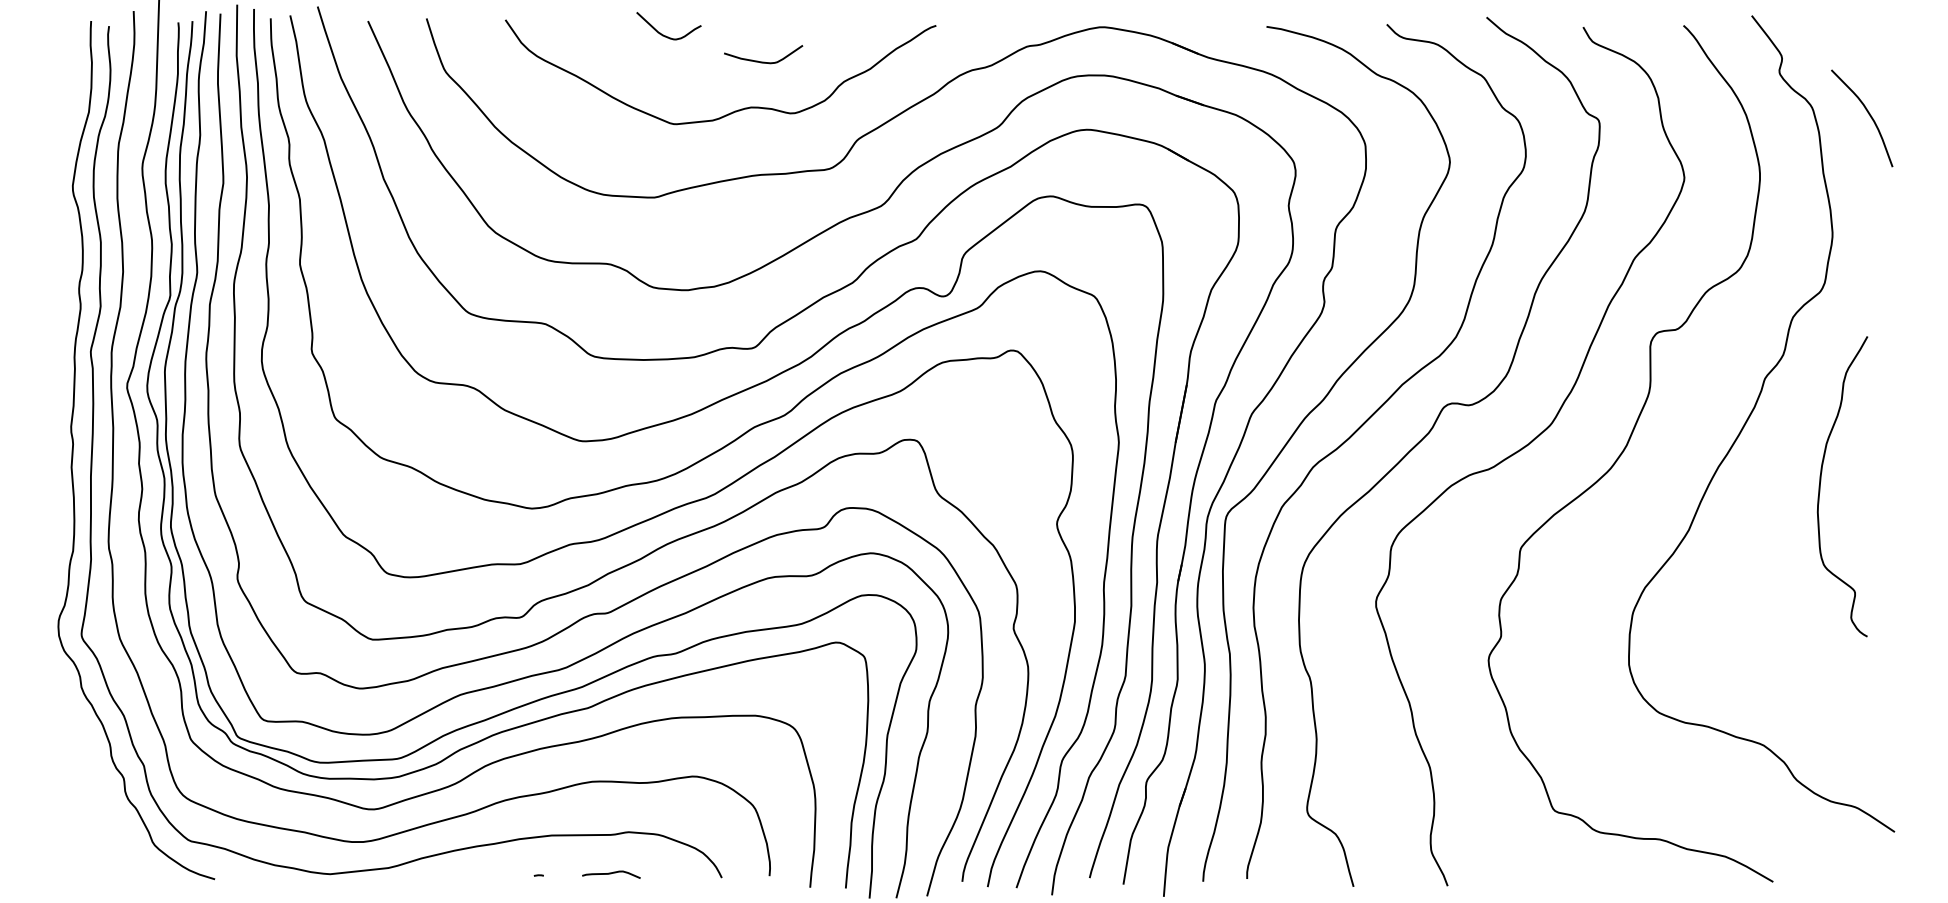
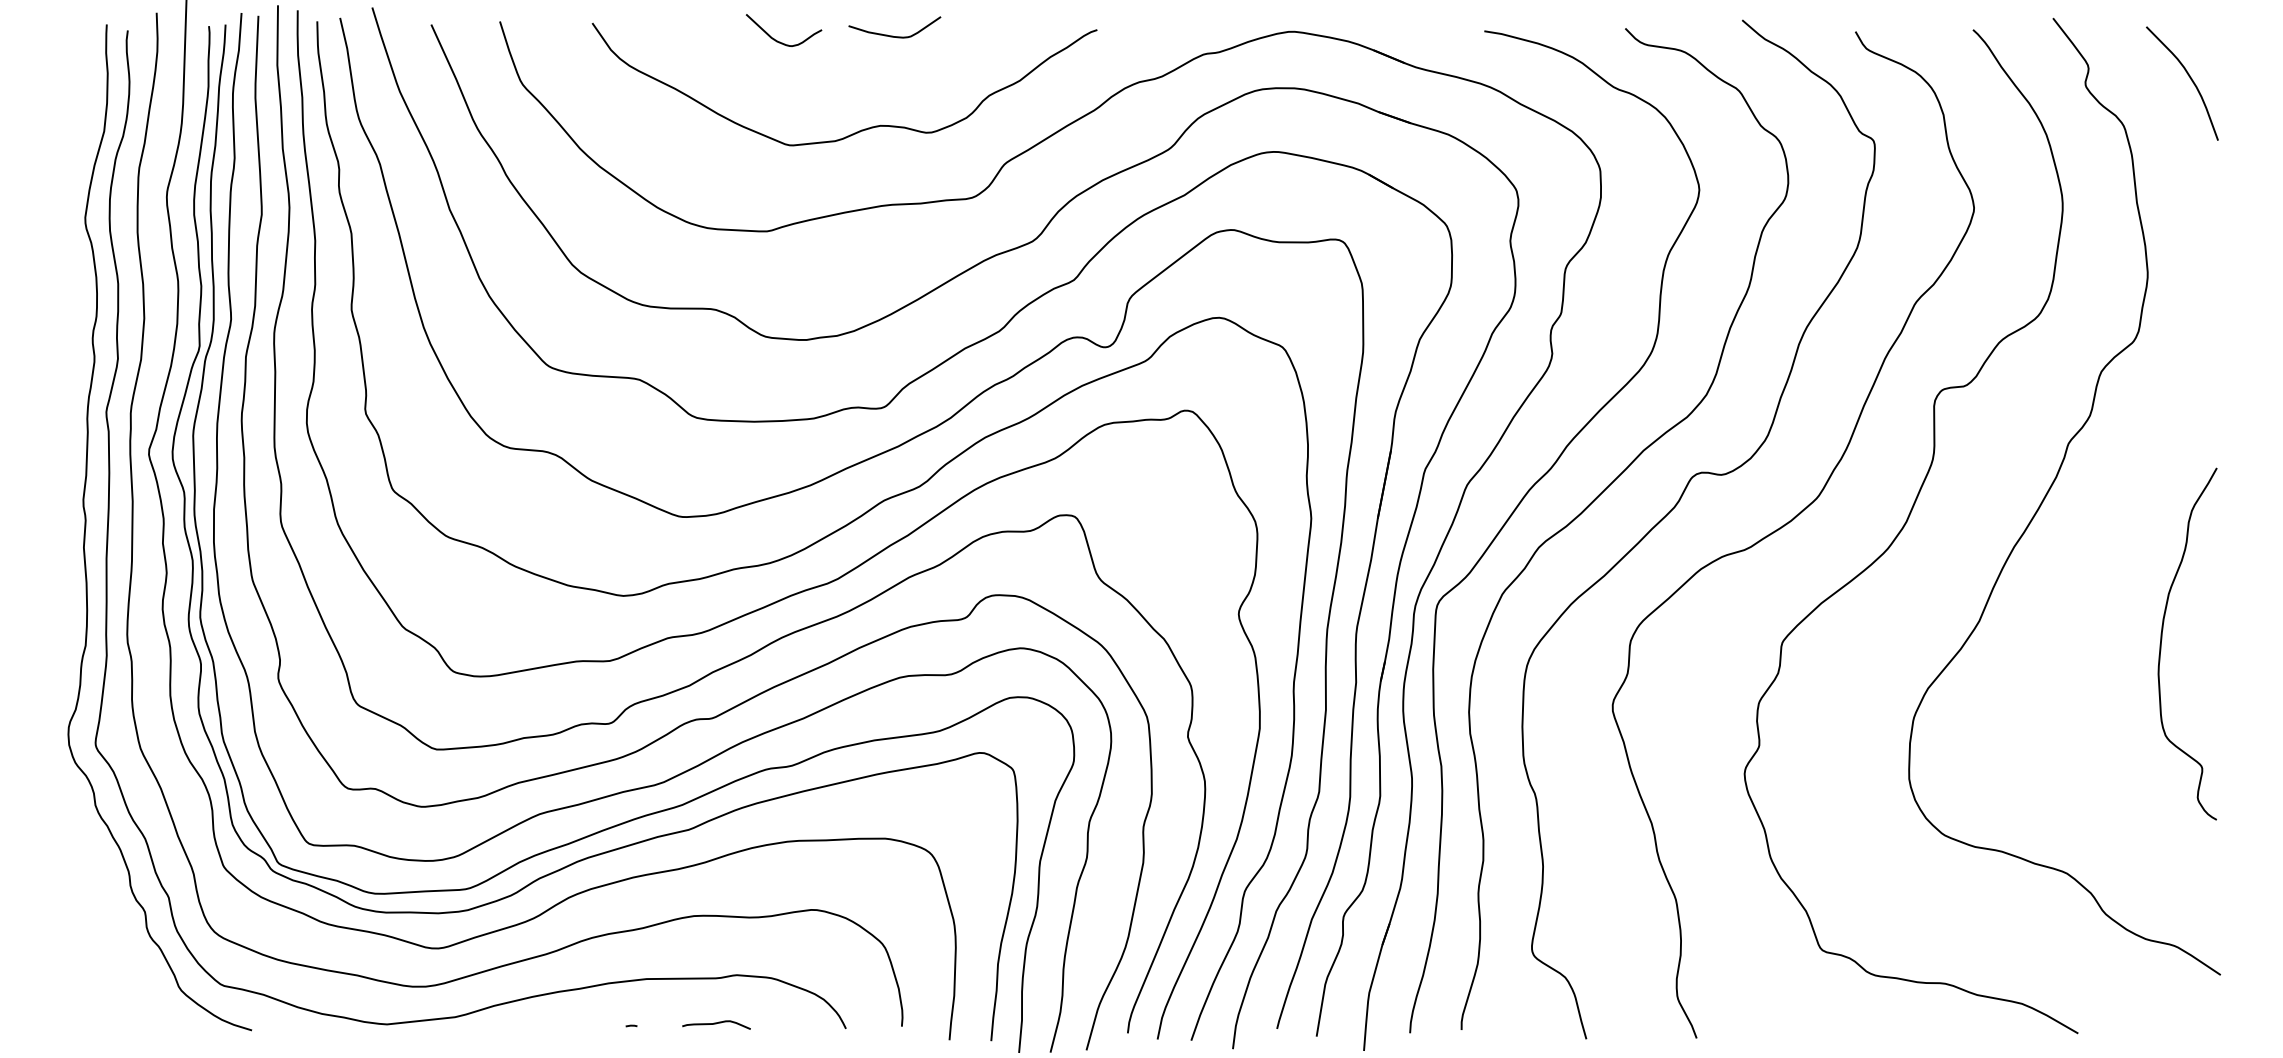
curve: (763, 61) -> (894, 35), moved
curve: (1868, 114) -> (2189, 78), moved
curve: (1821, 481) -> (2162, 637), moved

